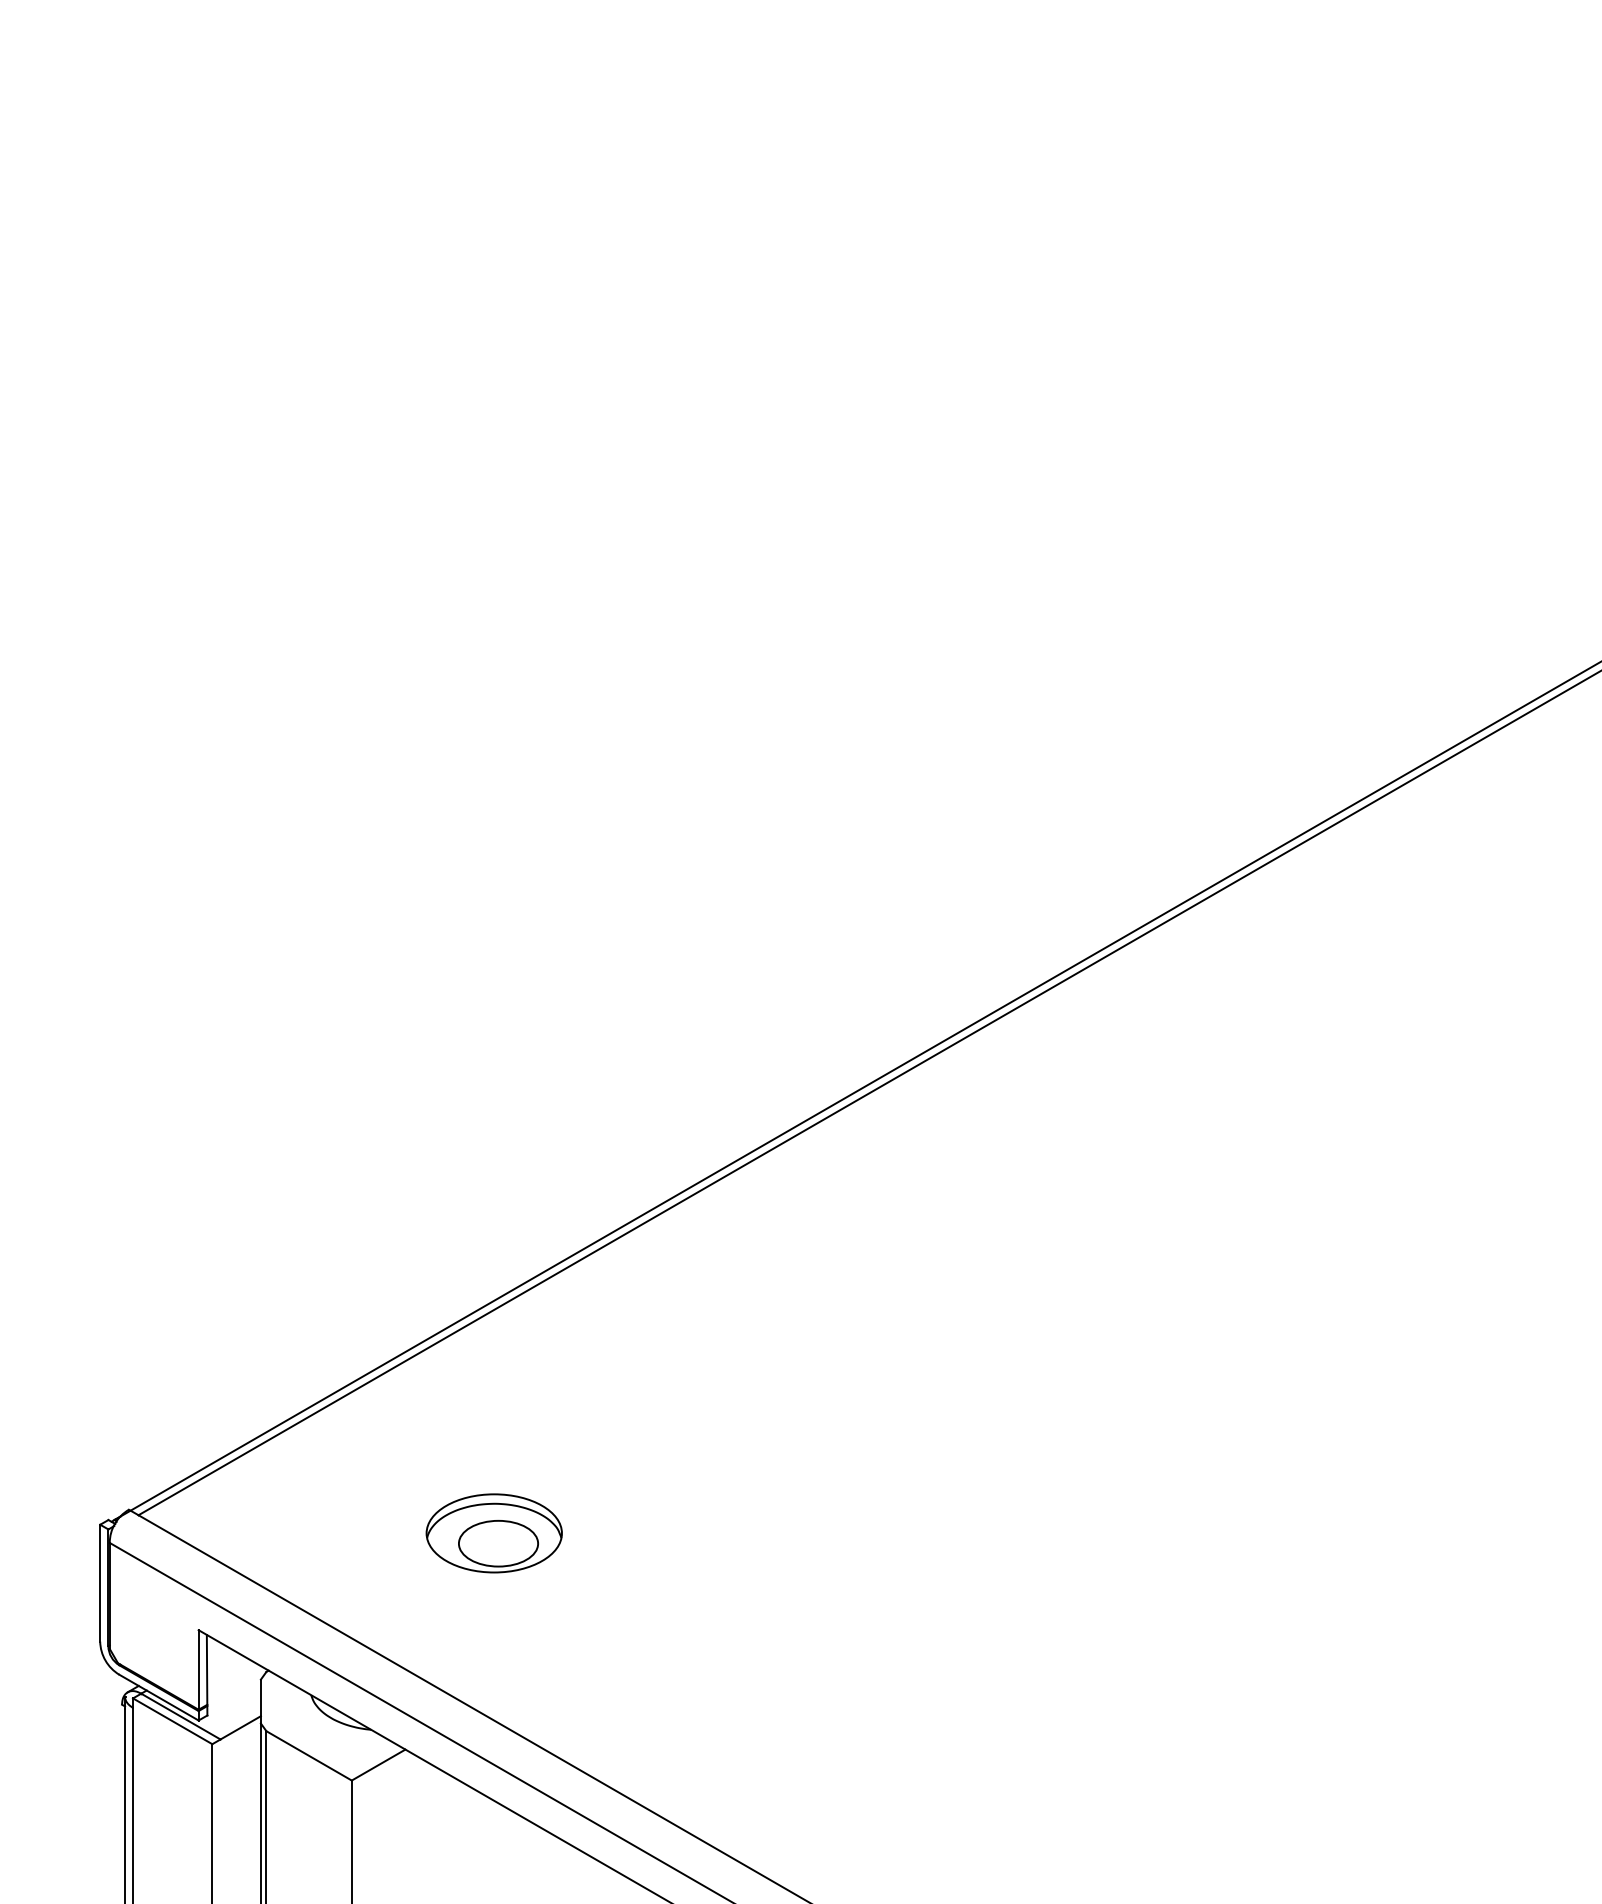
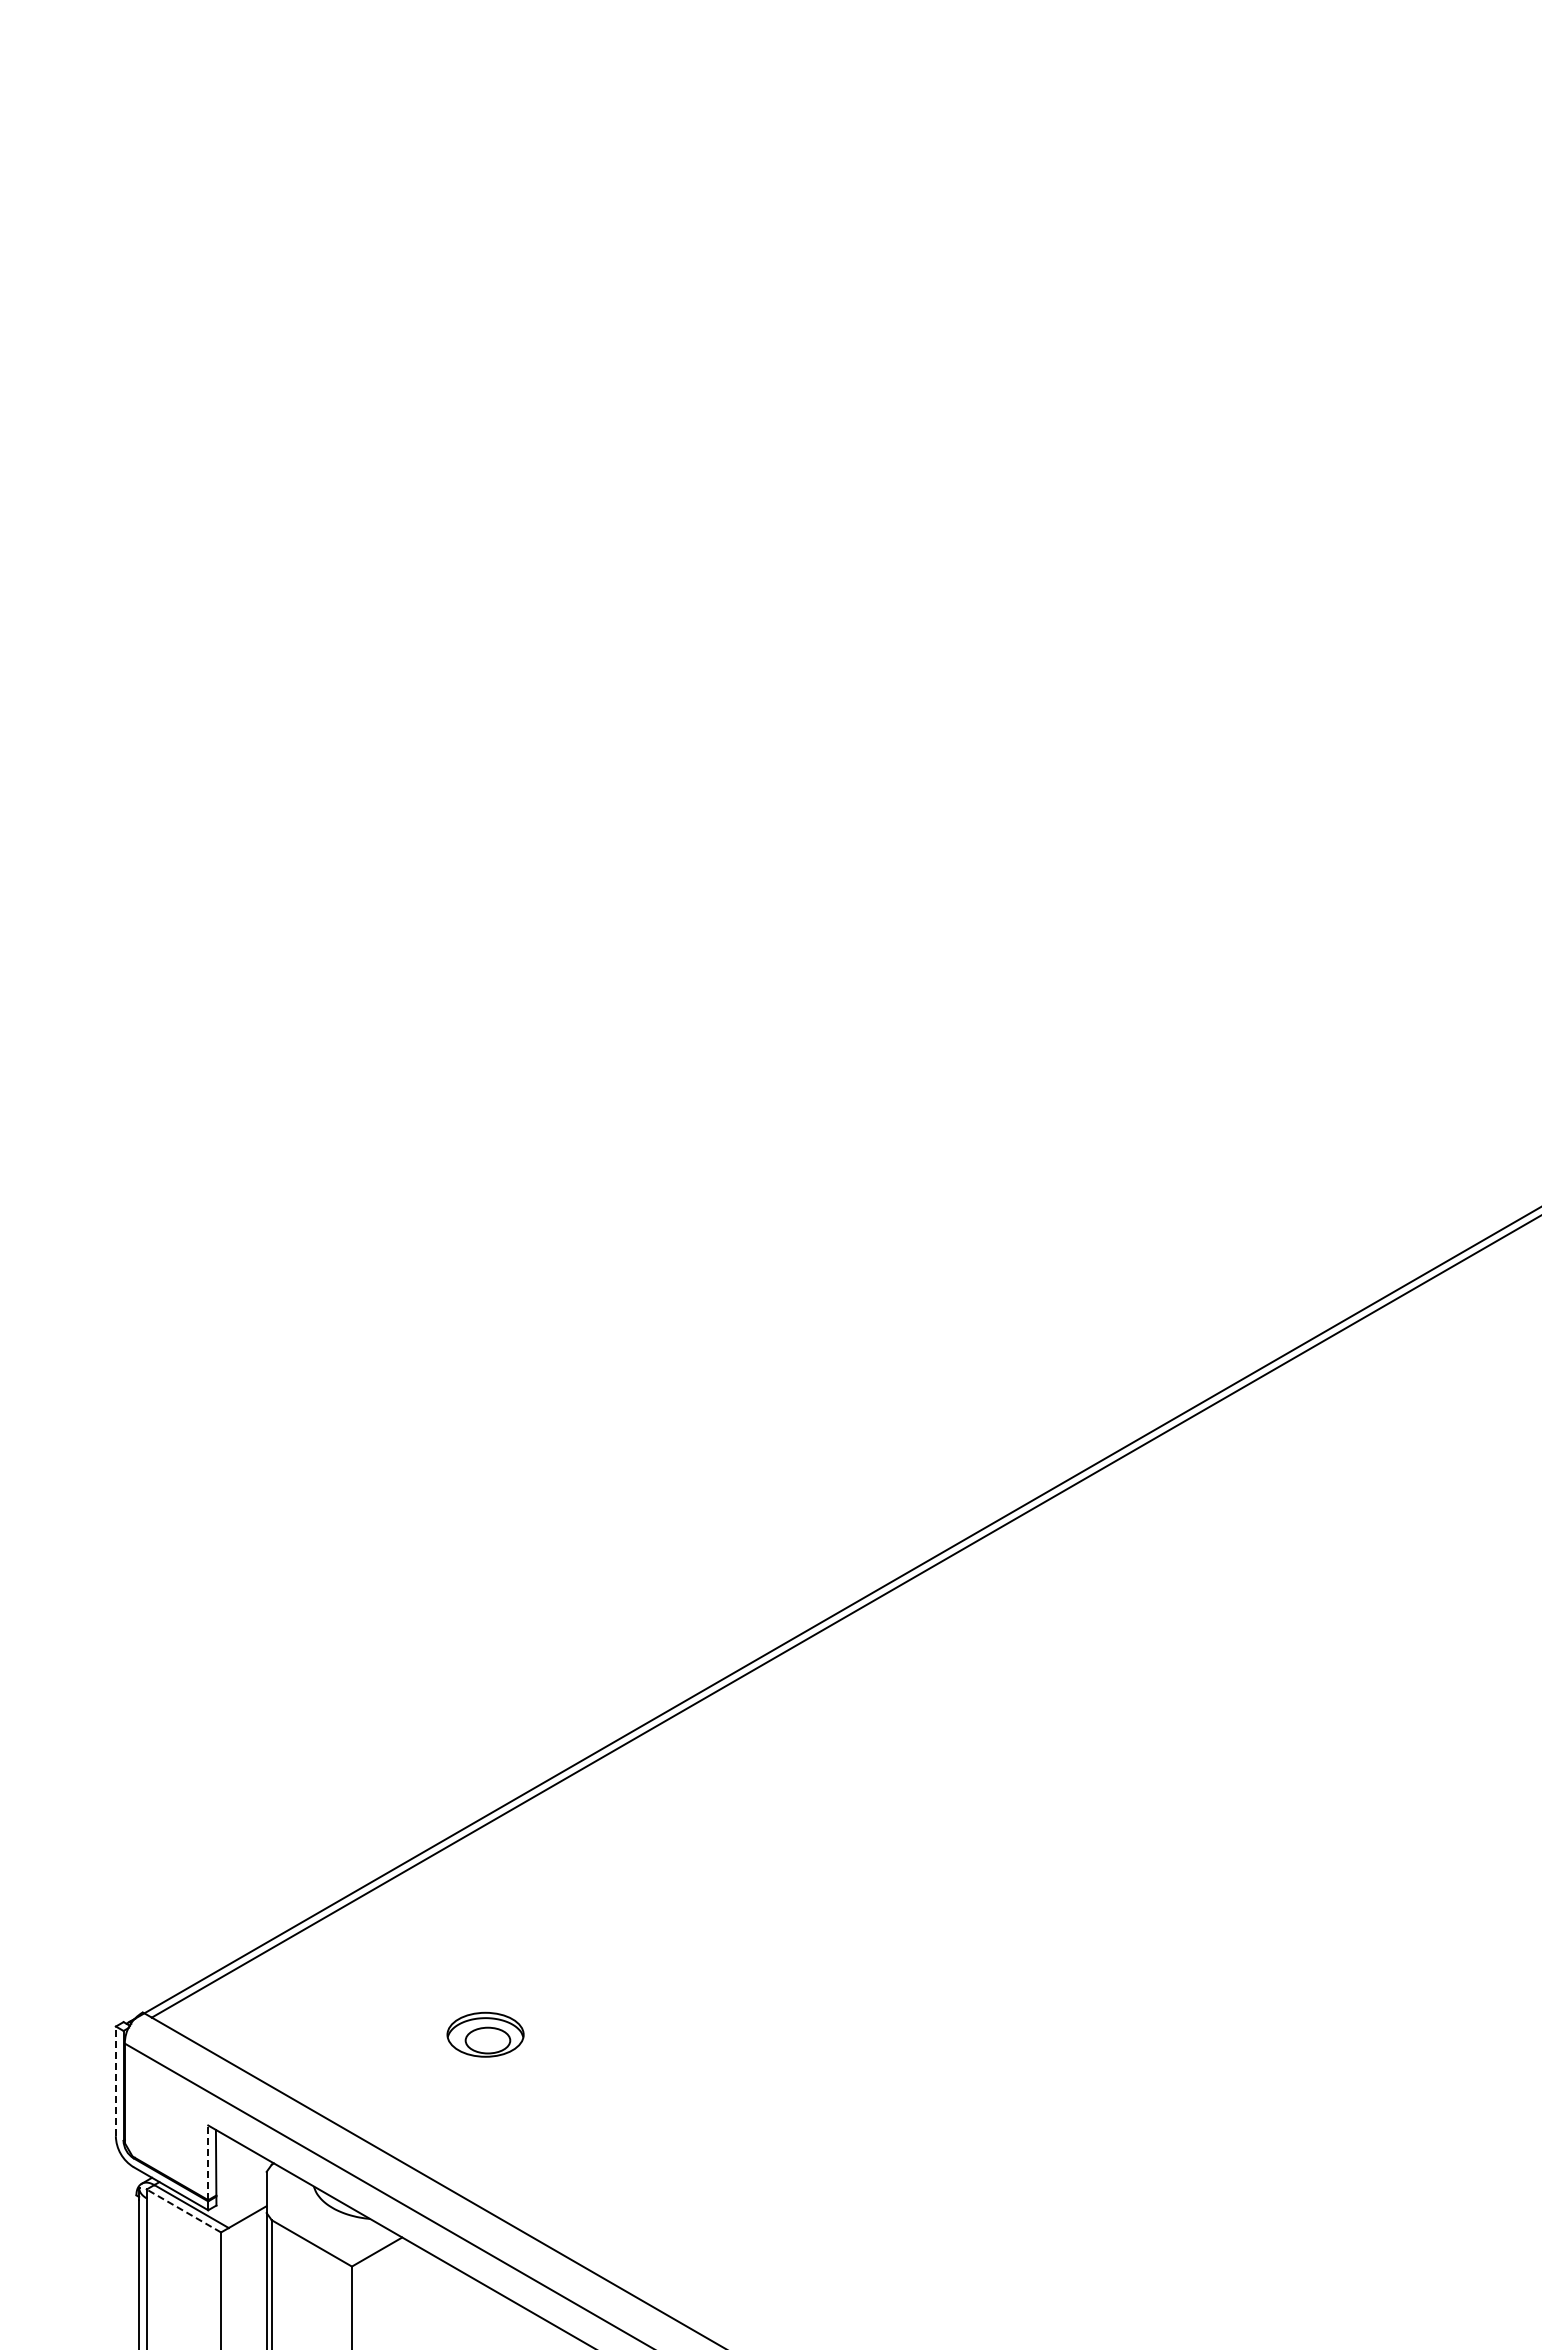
part: (494, 1533) -> (485, 2034), size x0.6
line: (99, 1583) -> (115, 2081), solid -> dashed
line: (198, 1669) -> (208, 2162), solid -> dashed
line: (172, 1720) -> (183, 2210), solid -> dashed

